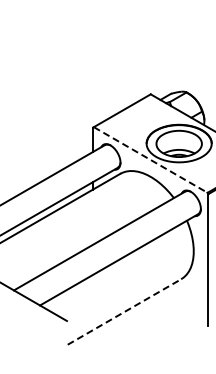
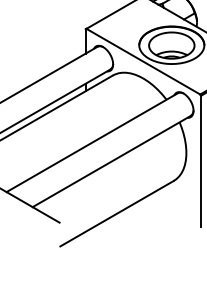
line: (150, 160) -> (143, 62), dashed -> solid
line: (124, 311) -> (117, 213), dashed -> solid

